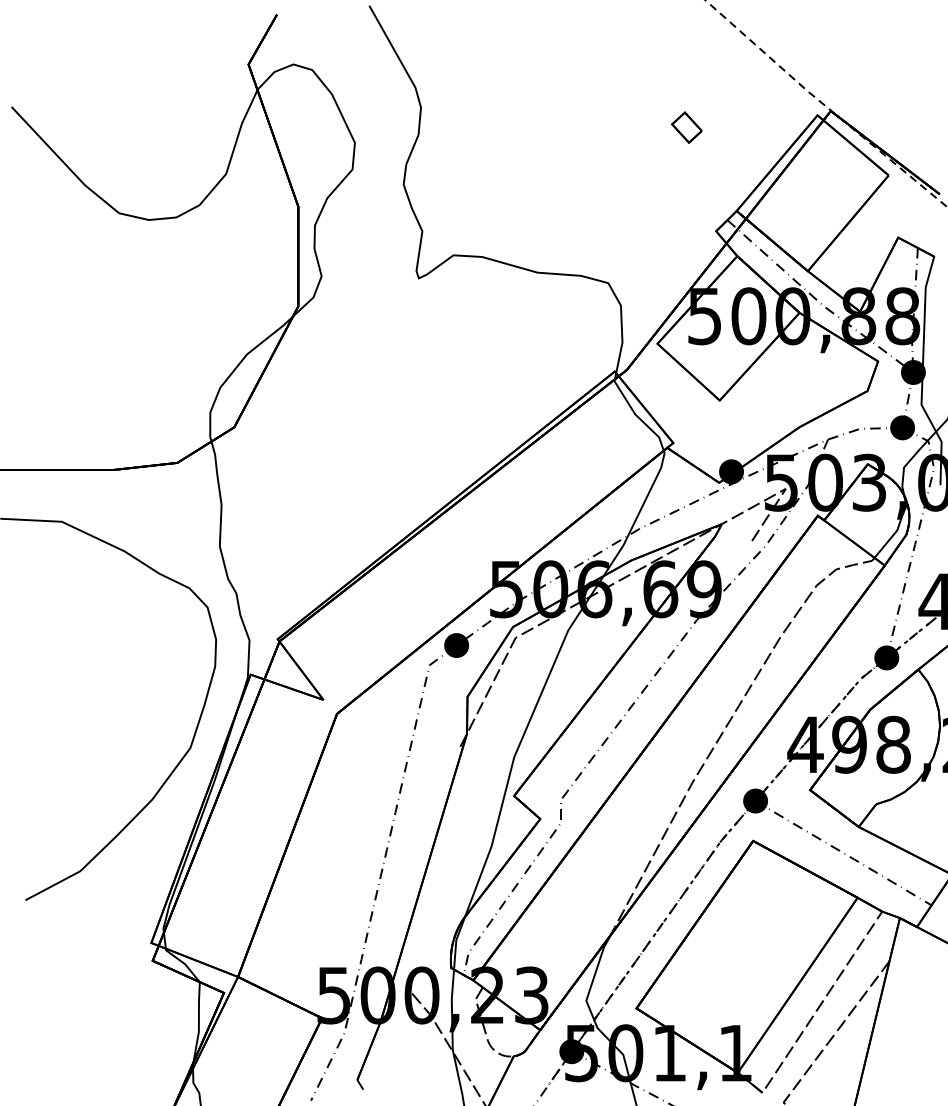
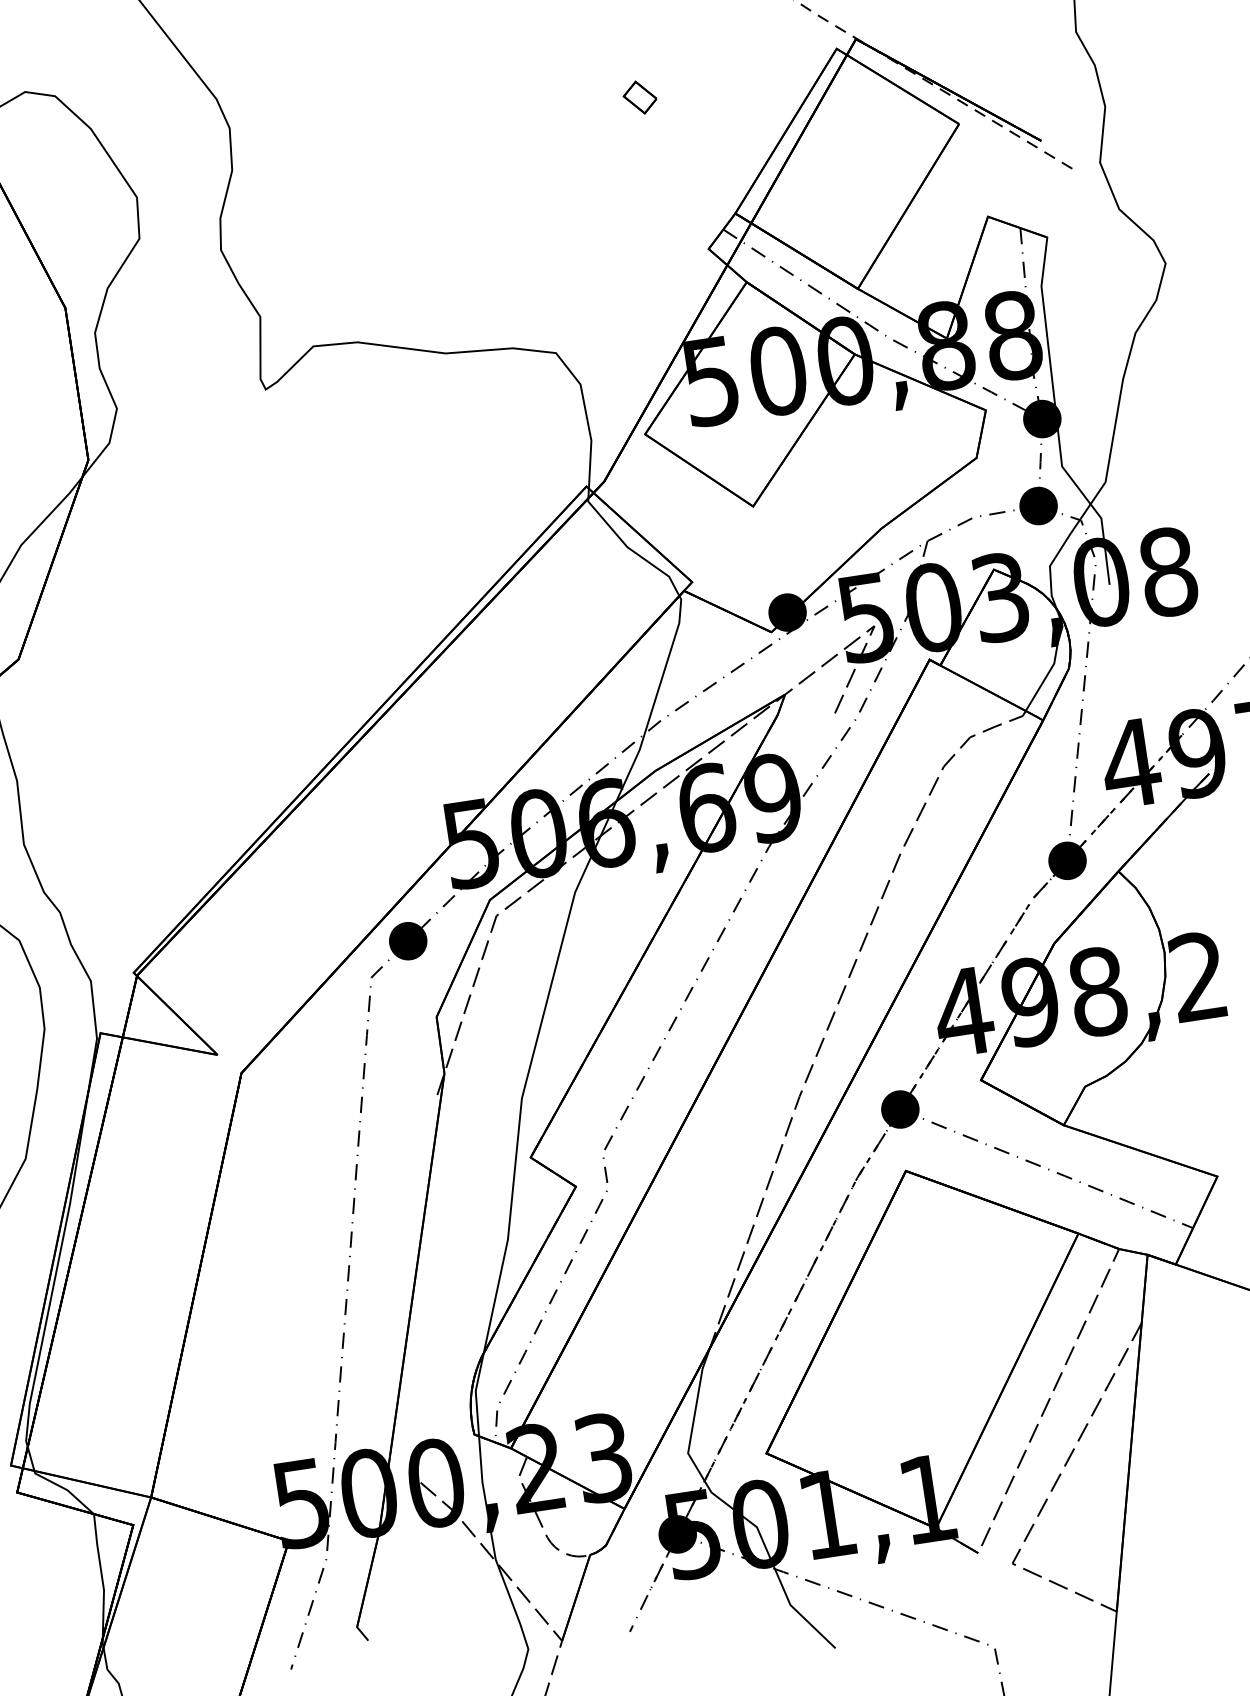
part: (686, 127) -> (639, 97), size x0.7

